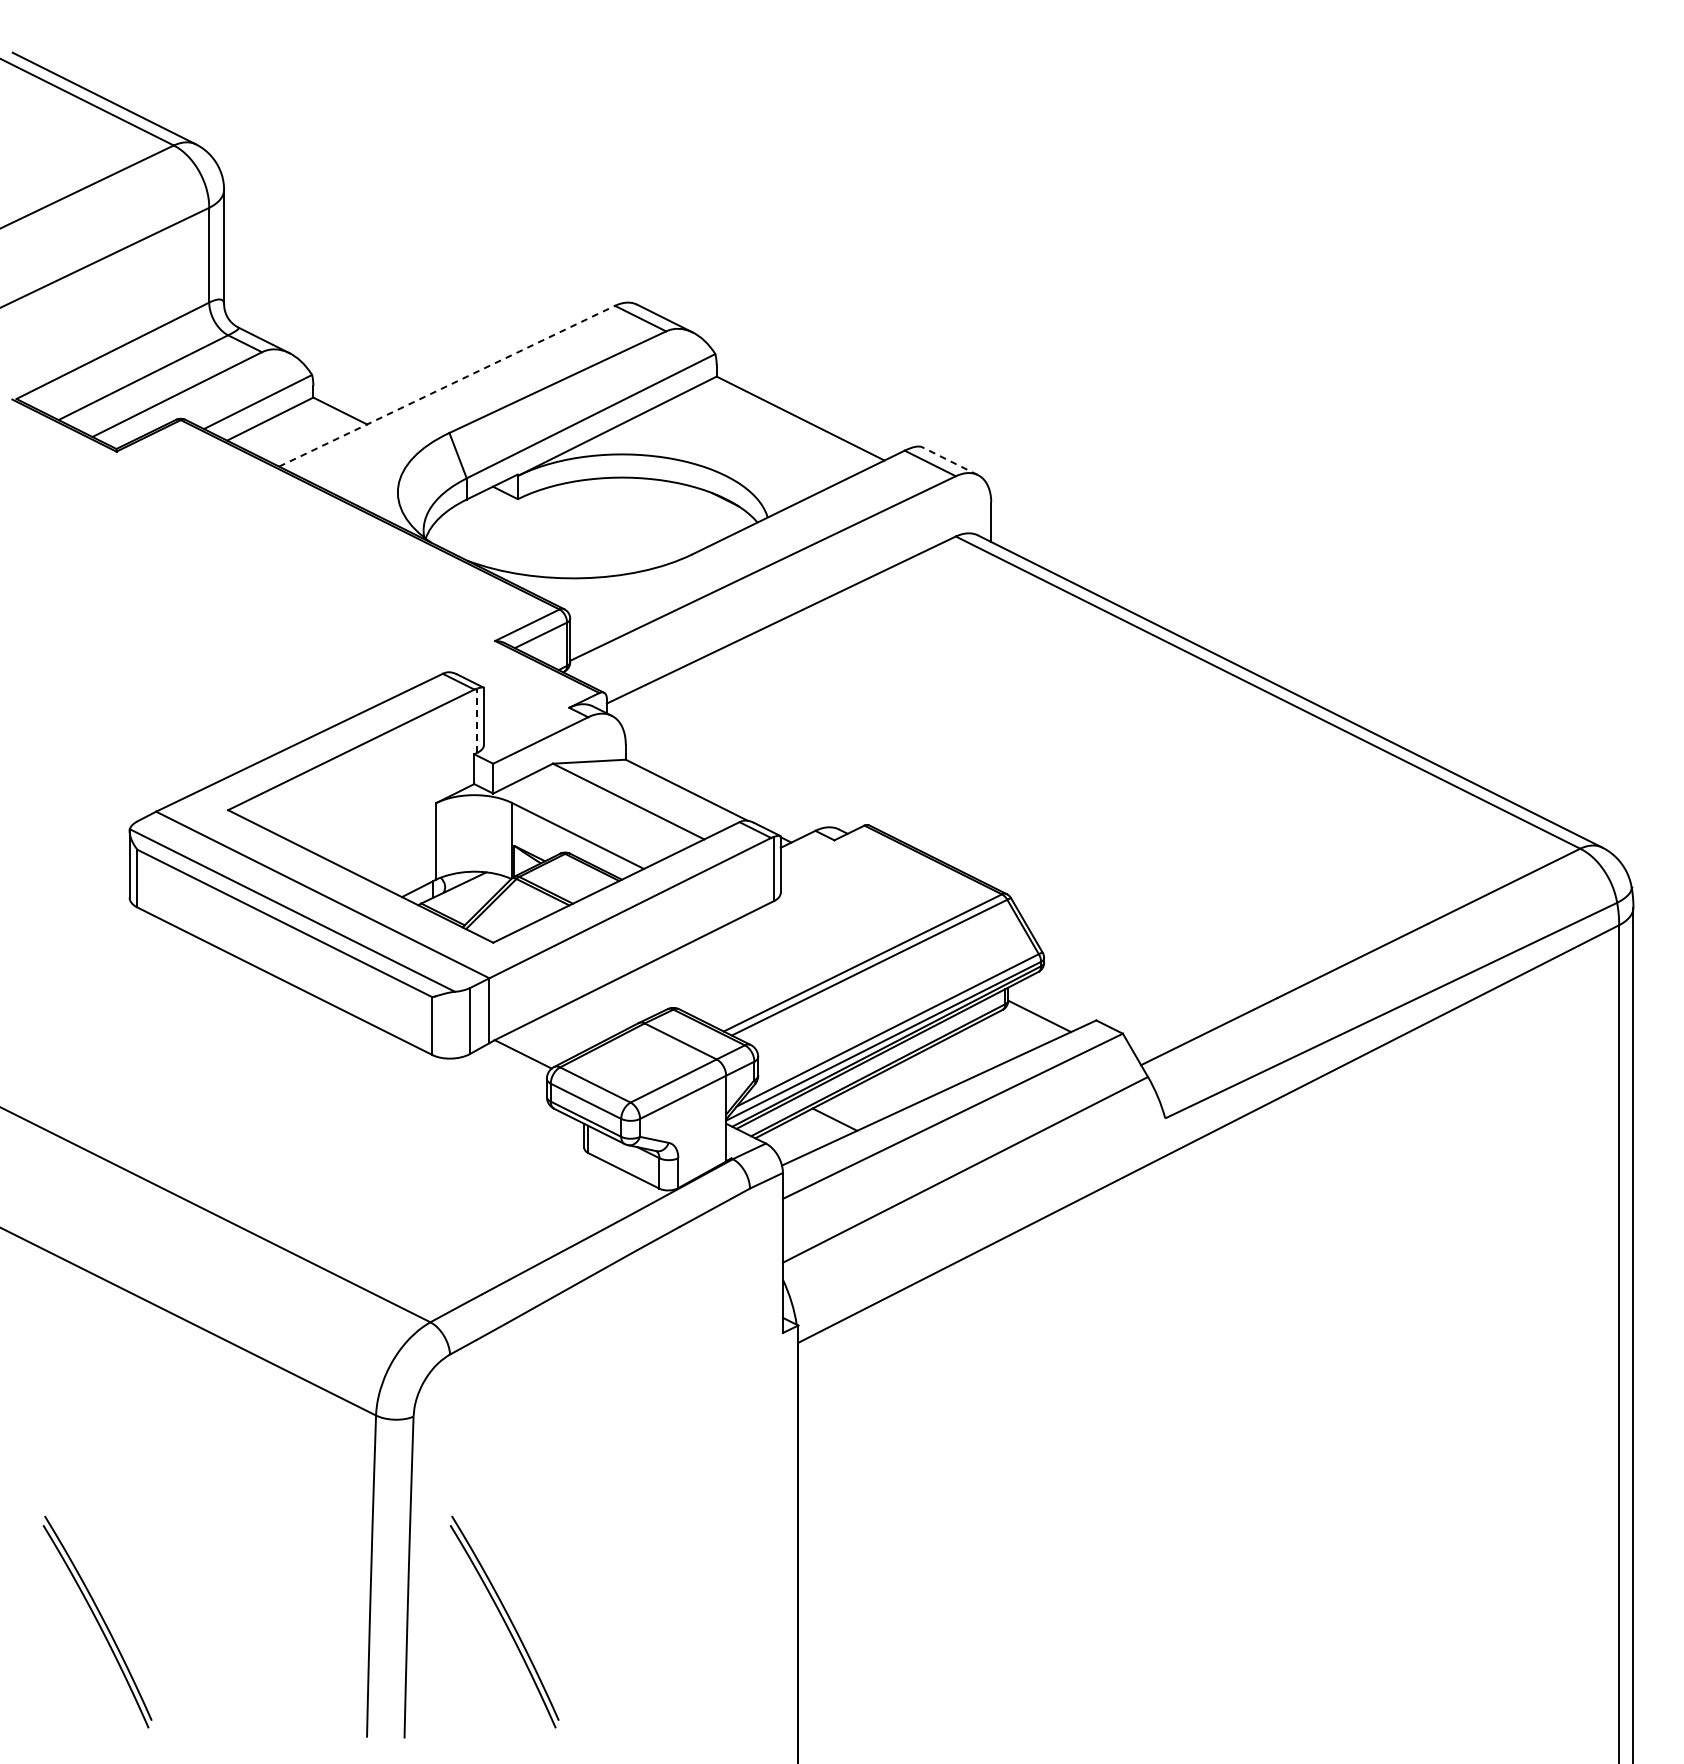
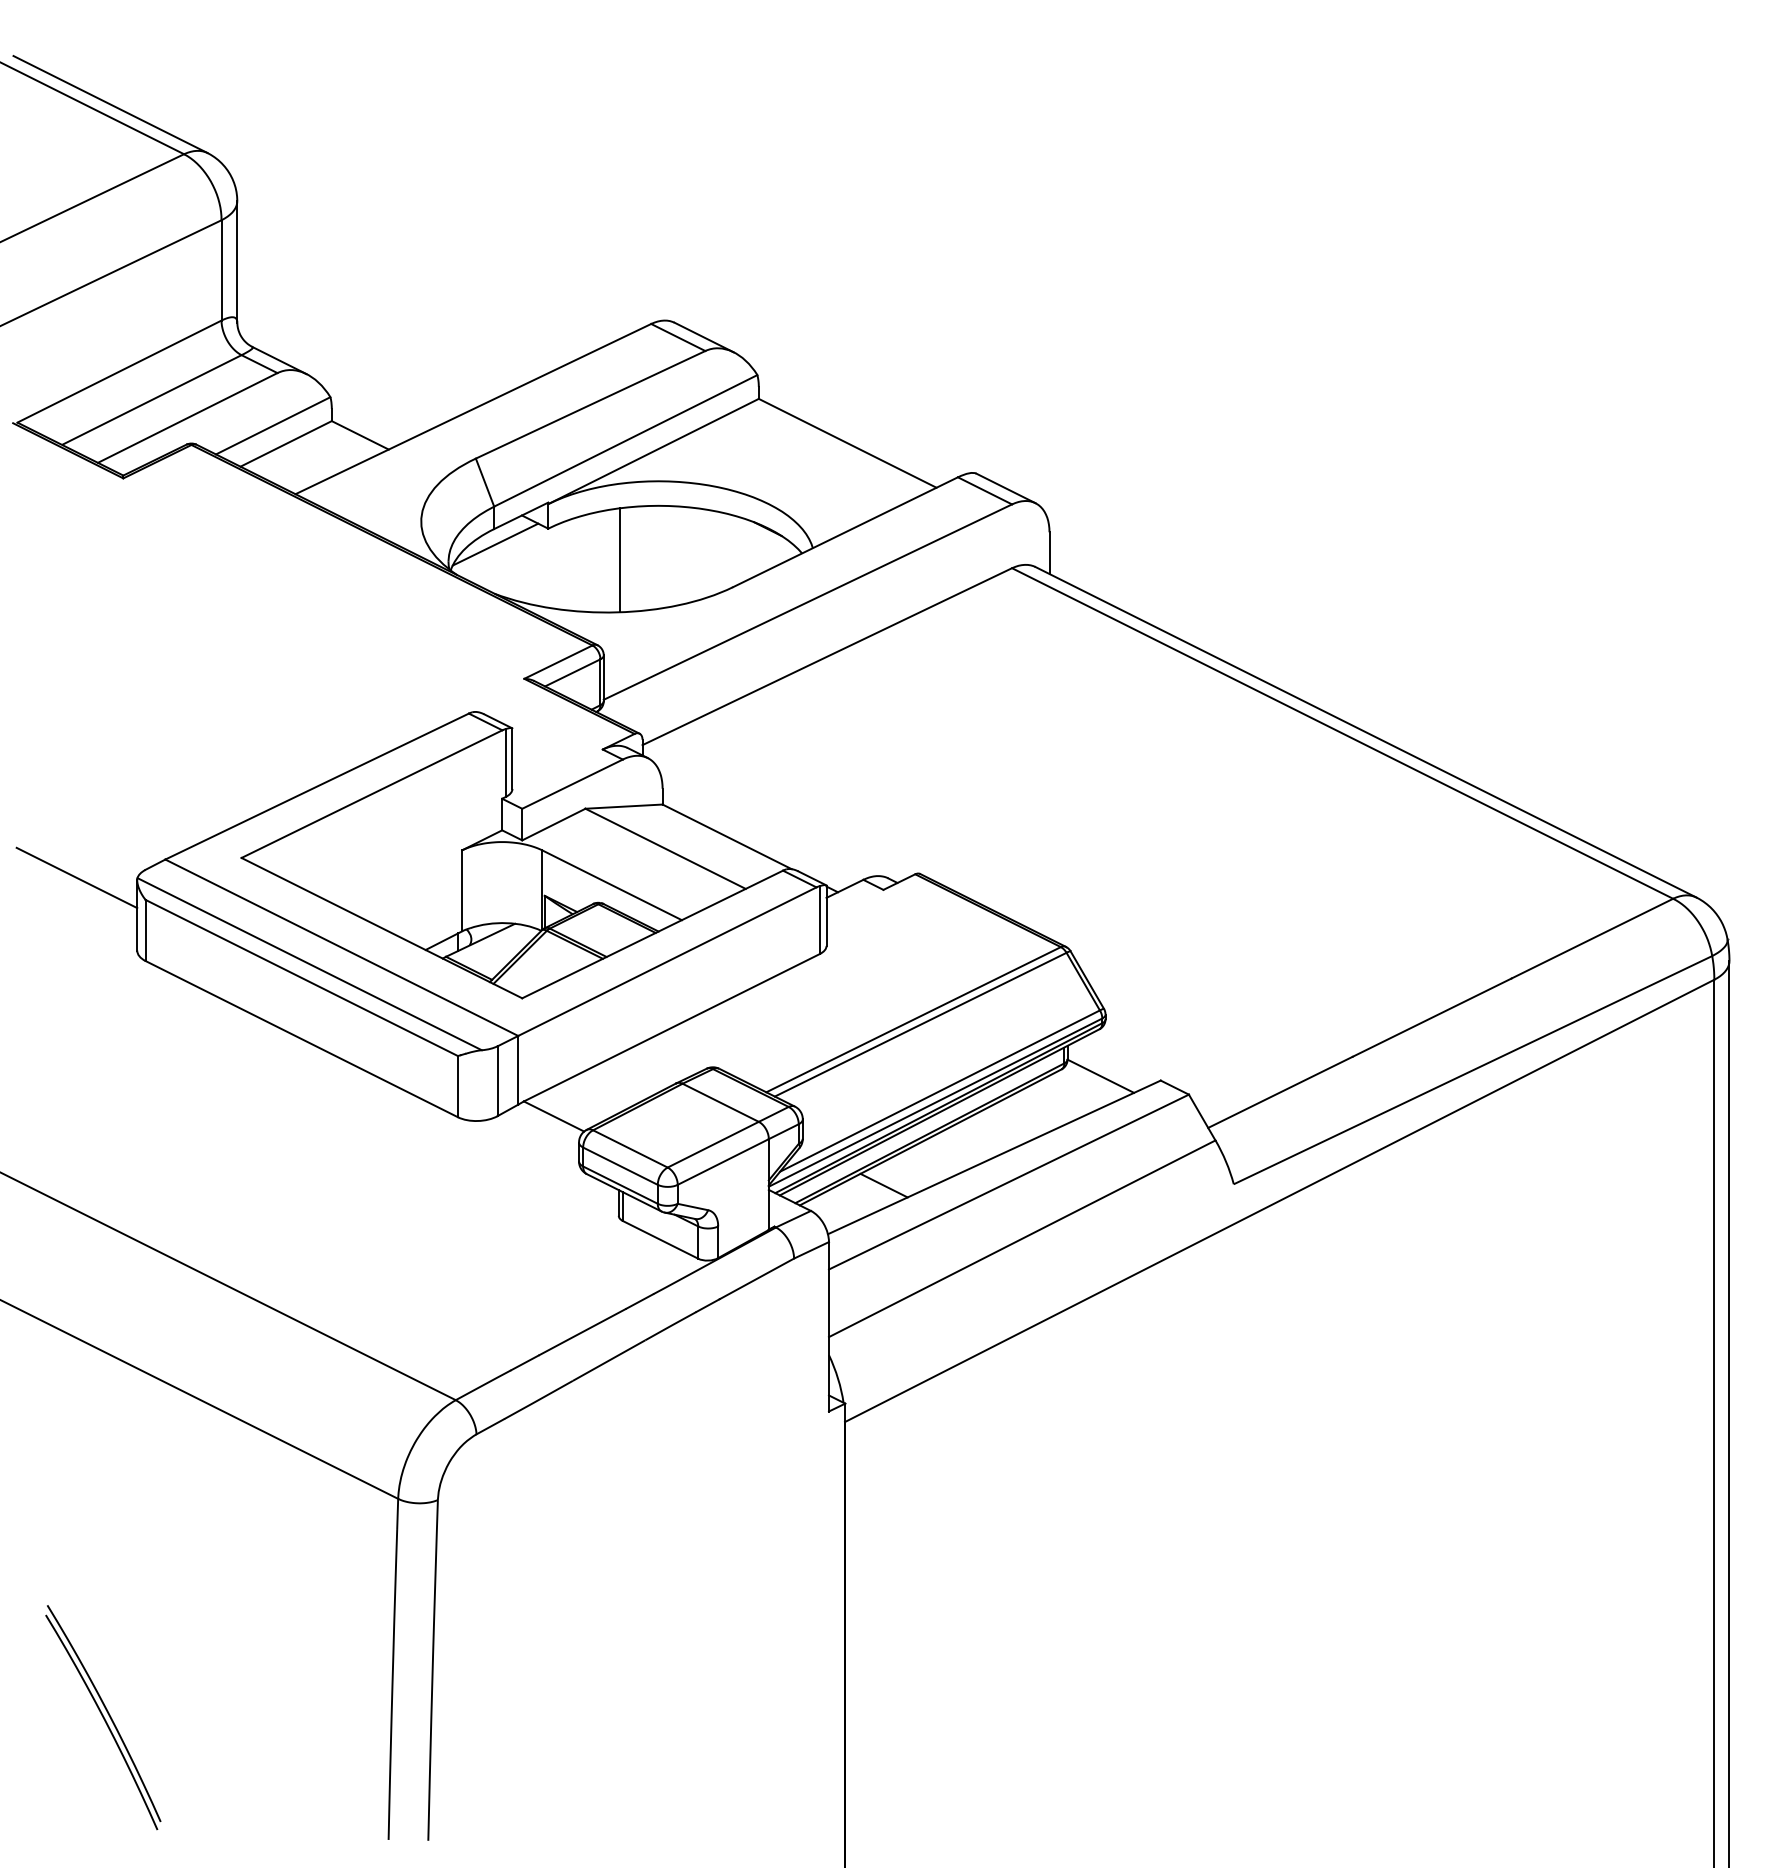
line: (447, 385) -> (473, 408), dashed -> solid
line: (949, 461) -> (1005, 488), dashed -> solid
line: (467, 514) -> (495, 544), added
line: (586, 529) -> (620, 560), added
line: (477, 720) -> (505, 763), dashed -> solid
line: (72, 828) -> (76, 877), added
part: (504, 1622) -> (534, 1717), removed

